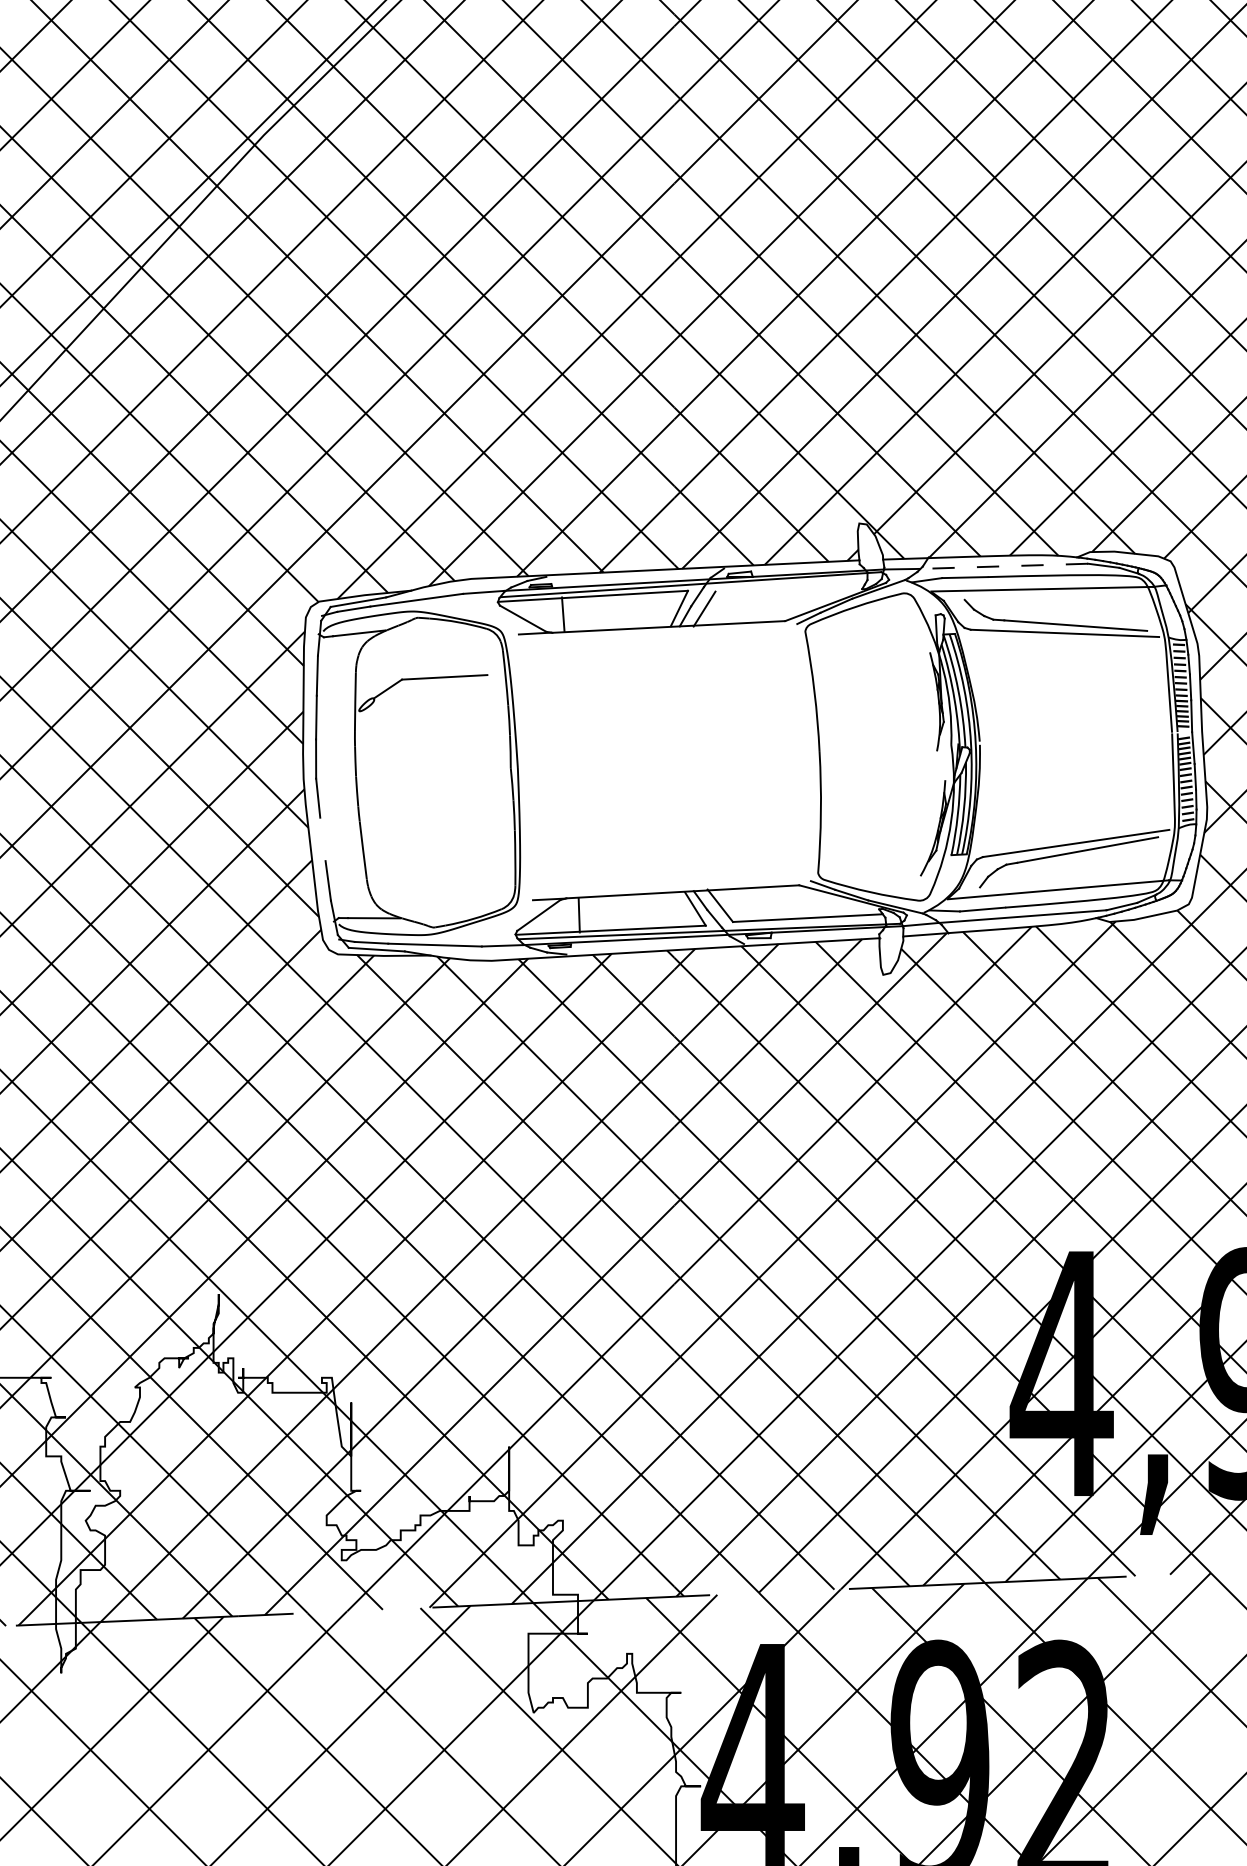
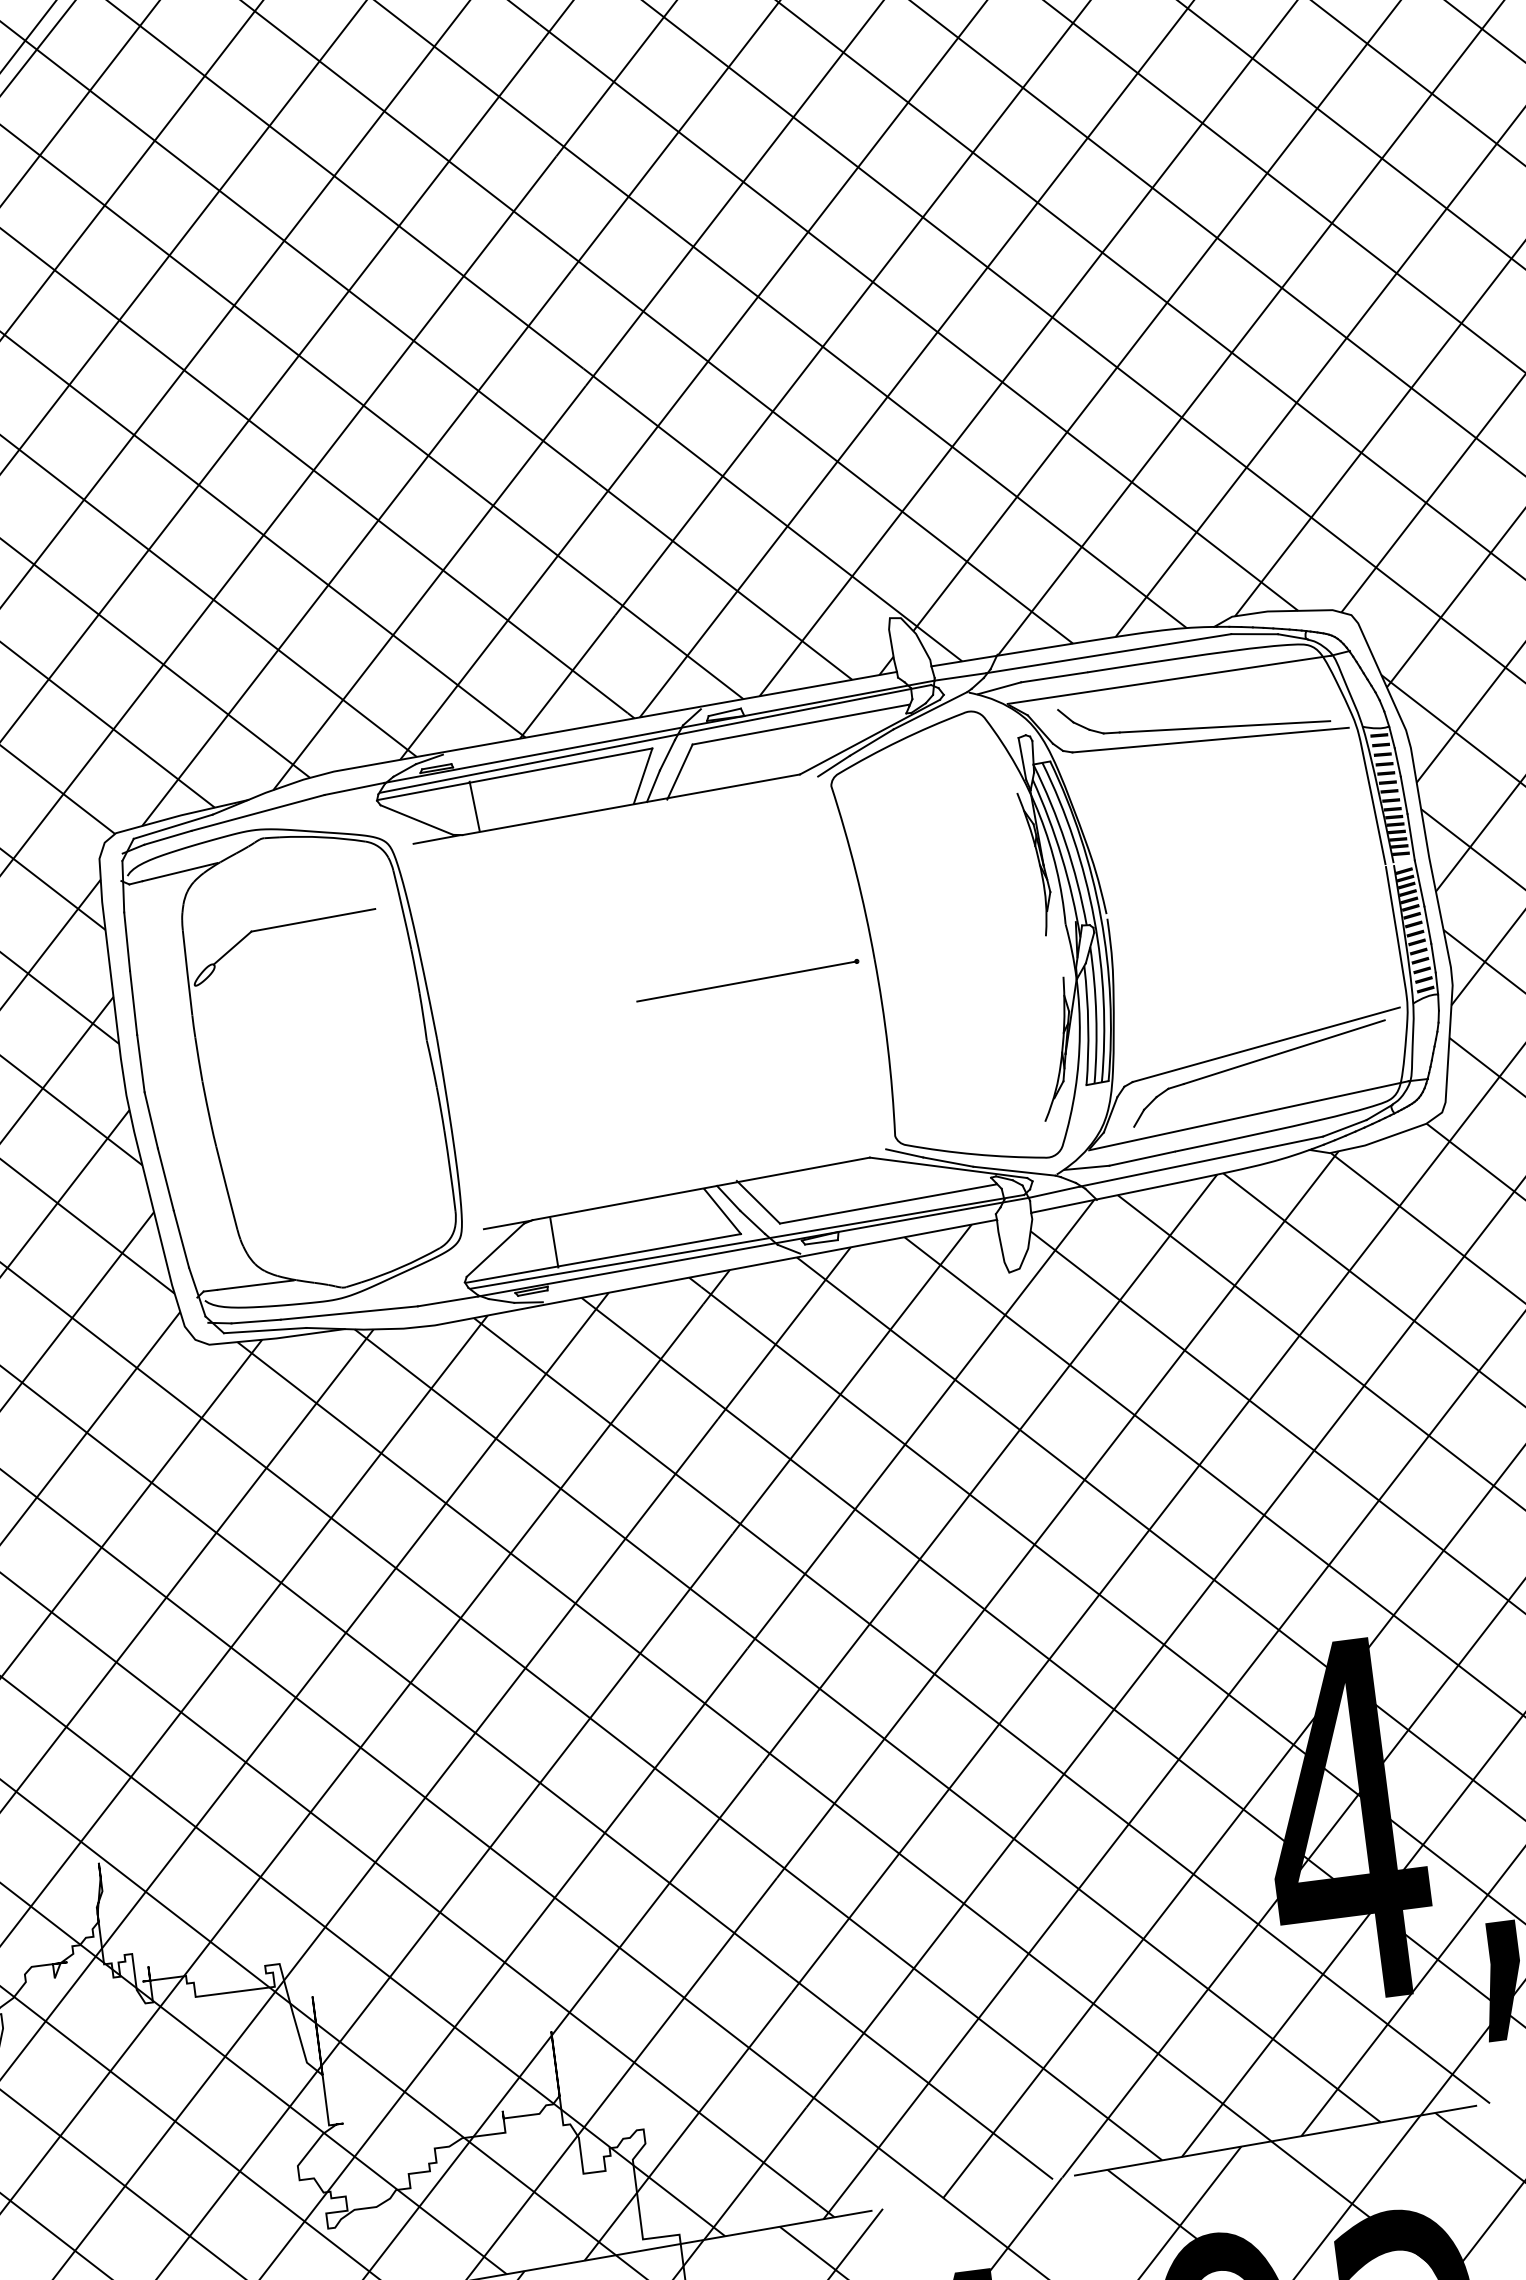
line: (1003, 566) -> (1108, 653), dashed -> solid
line: (790, 587) -> (801, 724), added
line: (732, 755) -> (748, 980), added
line: (322, 839) -> (165, 1179), added

